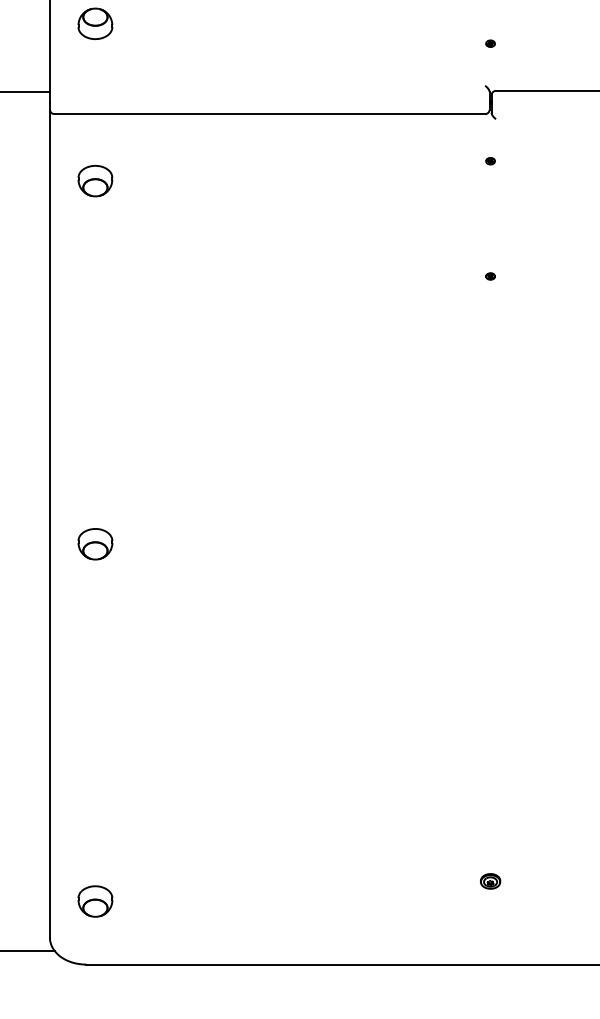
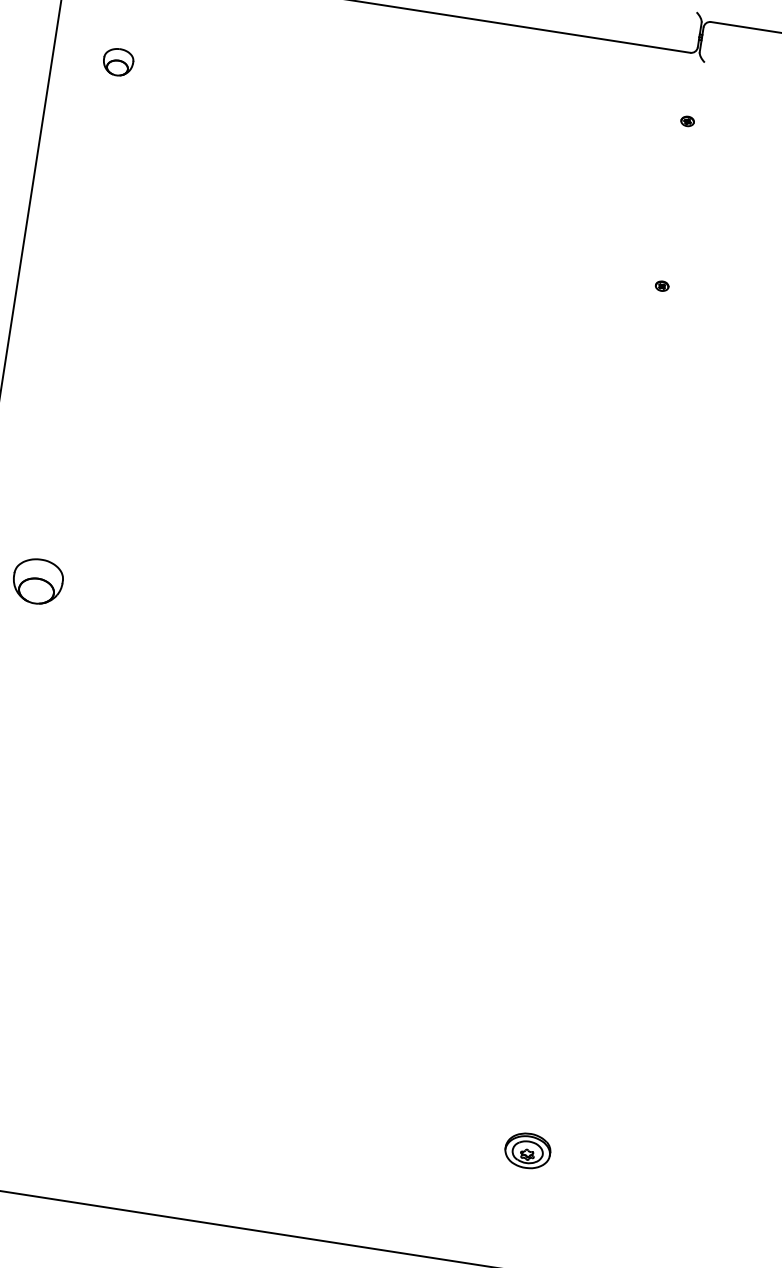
part: (95, 180) -> (118, 61), size x0.6
part: (490, 881) -> (528, 1151), size x1.6

